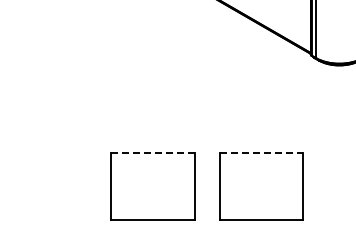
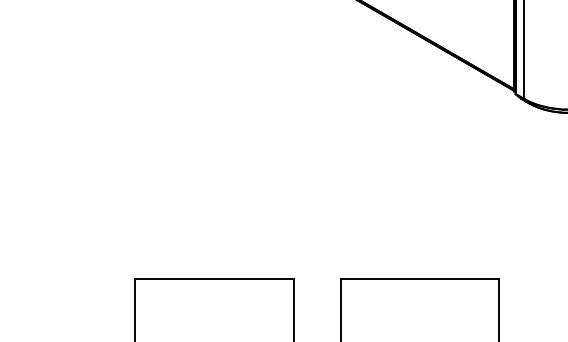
line: (153, 152) -> (215, 278), dashed -> solid
line: (261, 152) -> (420, 278), dashed -> solid

